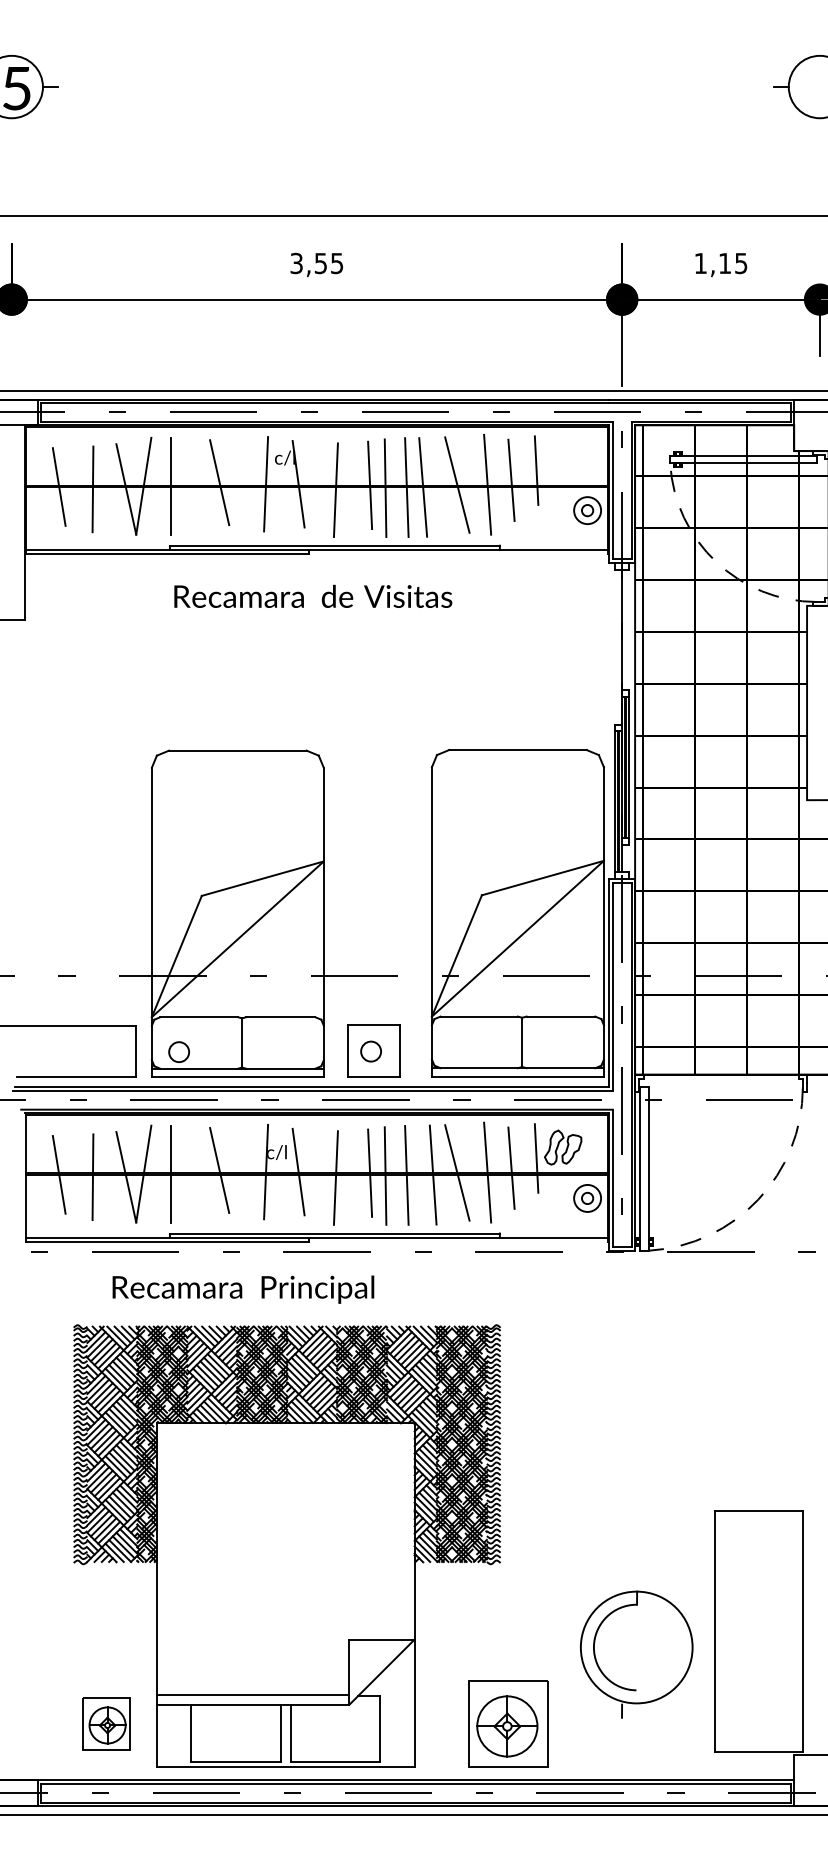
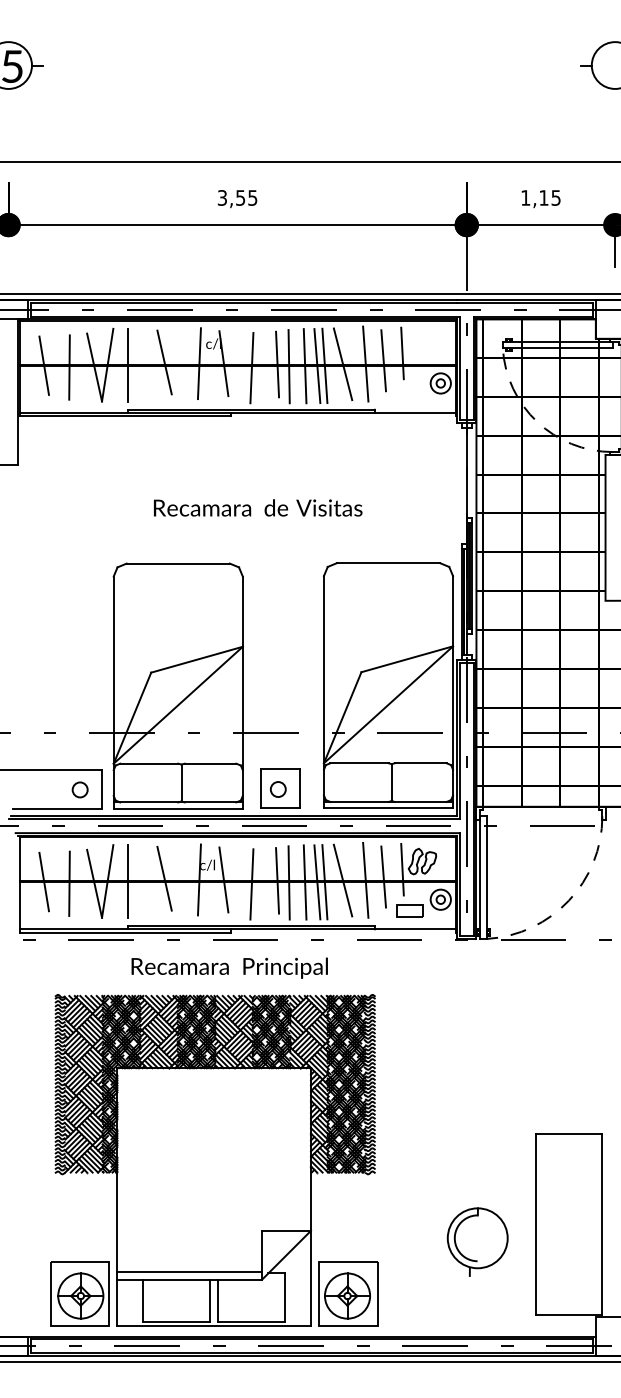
line: (432, 486) -> (324, 365), added
text: (313, 595) -> (258, 507), moved
circle: (178, 1051) -> (79, 789), moved
line: (423, 1175) -> (317, 882), added
part: (546, 1213) -> (409, 911), added
text: (243, 1289) -> (229, 968), moved
part: (636, 1654) -> (477, 1242), size x0.71
part: (106, 1723) -> (79, 1293), size x1.67
part: (508, 1723) -> (348, 1293), moved

